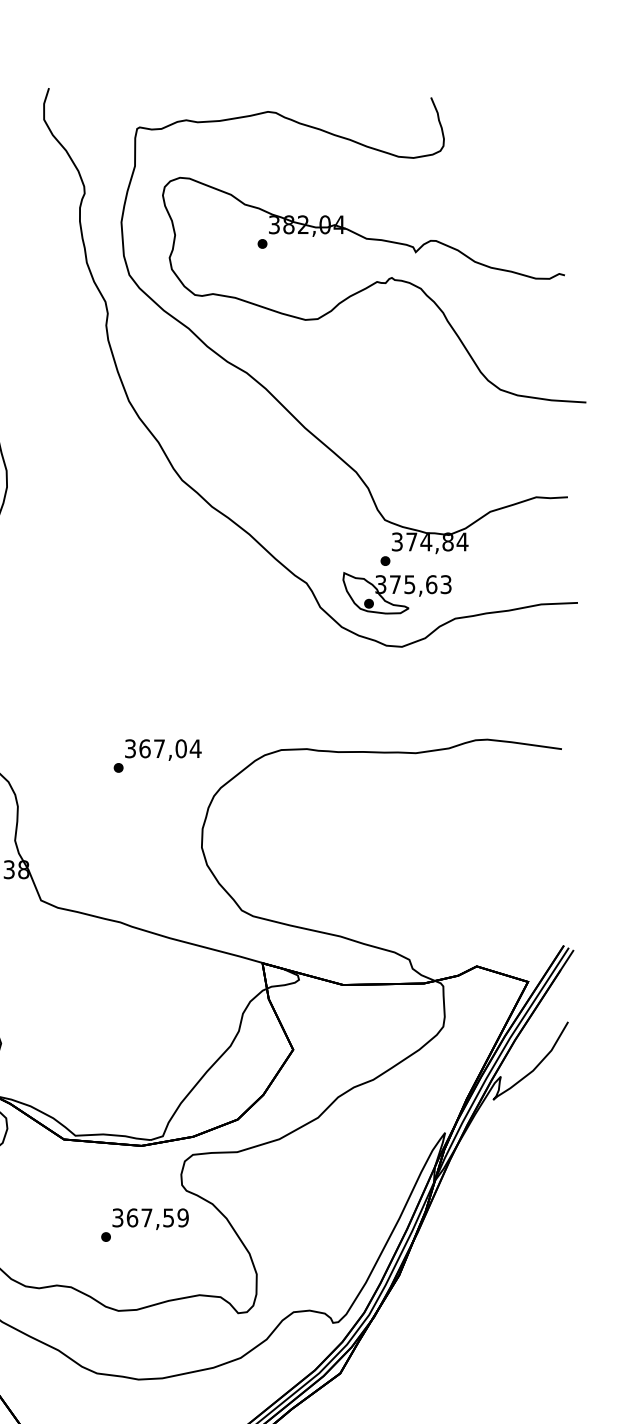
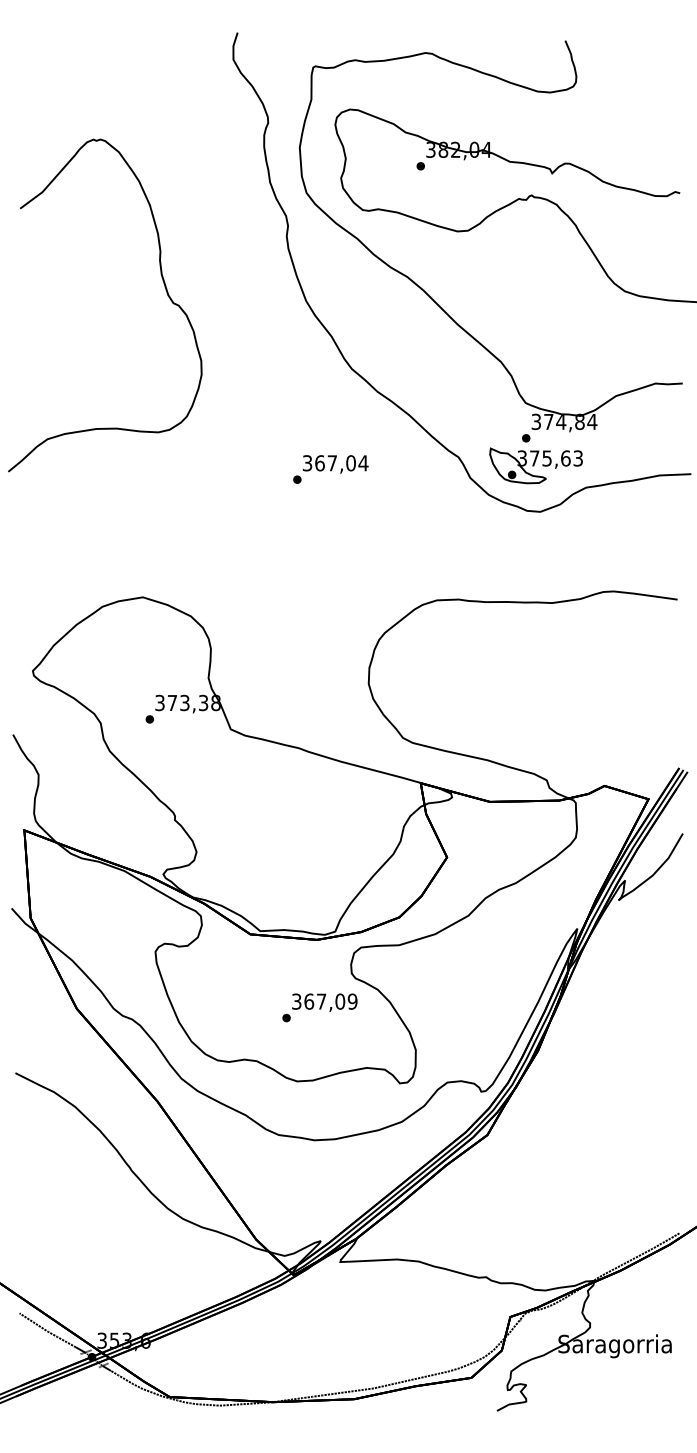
text: (157, 756) -> (330, 469), moved
text: (168, 1217) -> (340, 1001), 367,59 -> 367,09

